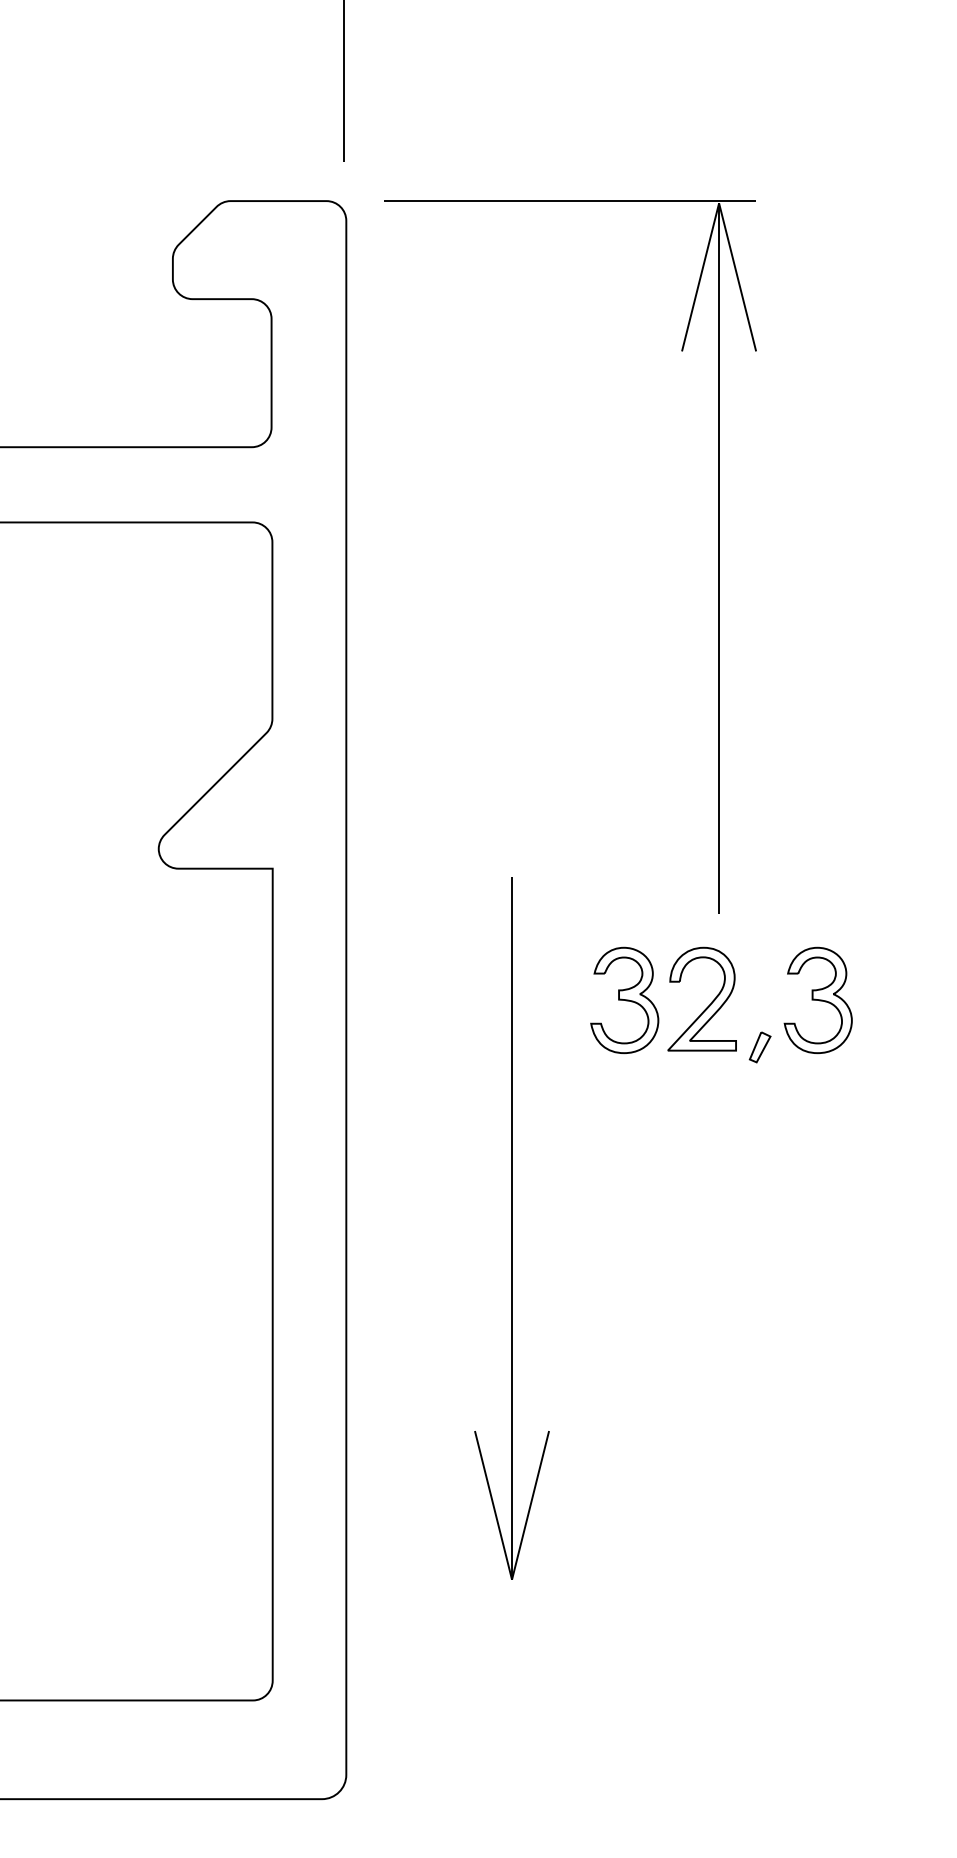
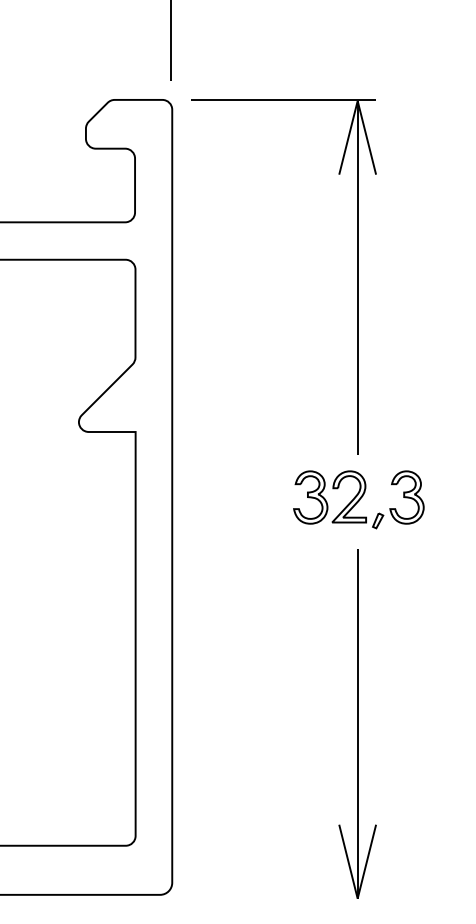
part: (511, 1227) -> (357, 723), moved

